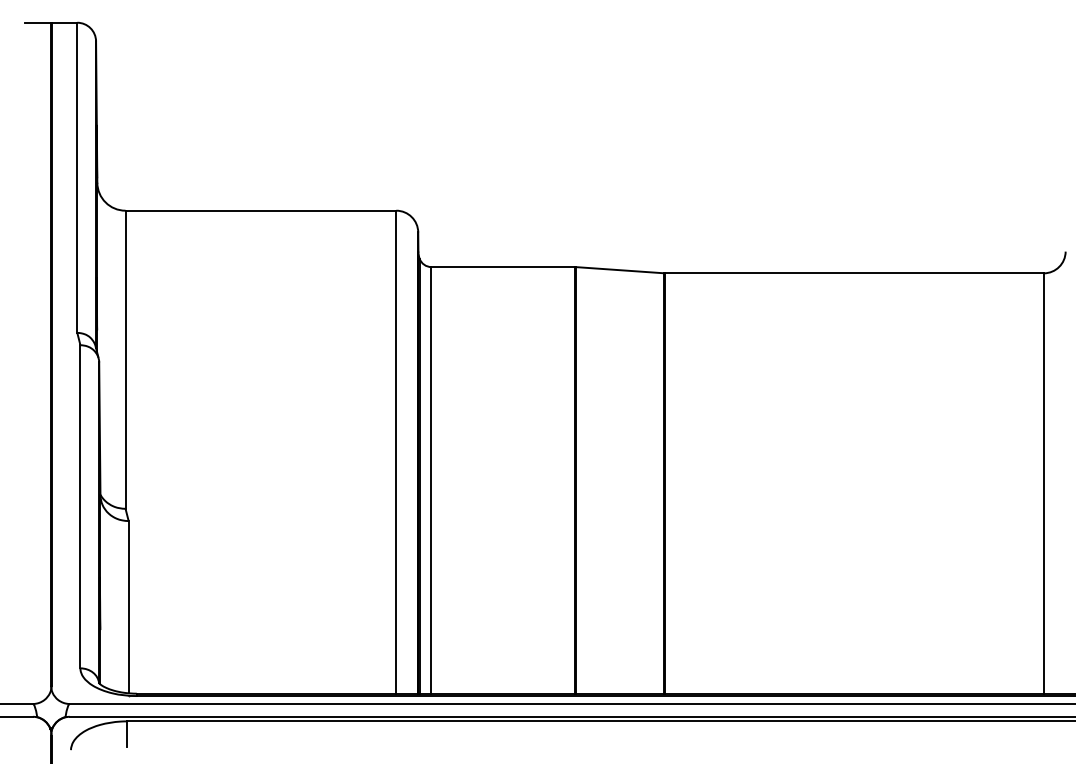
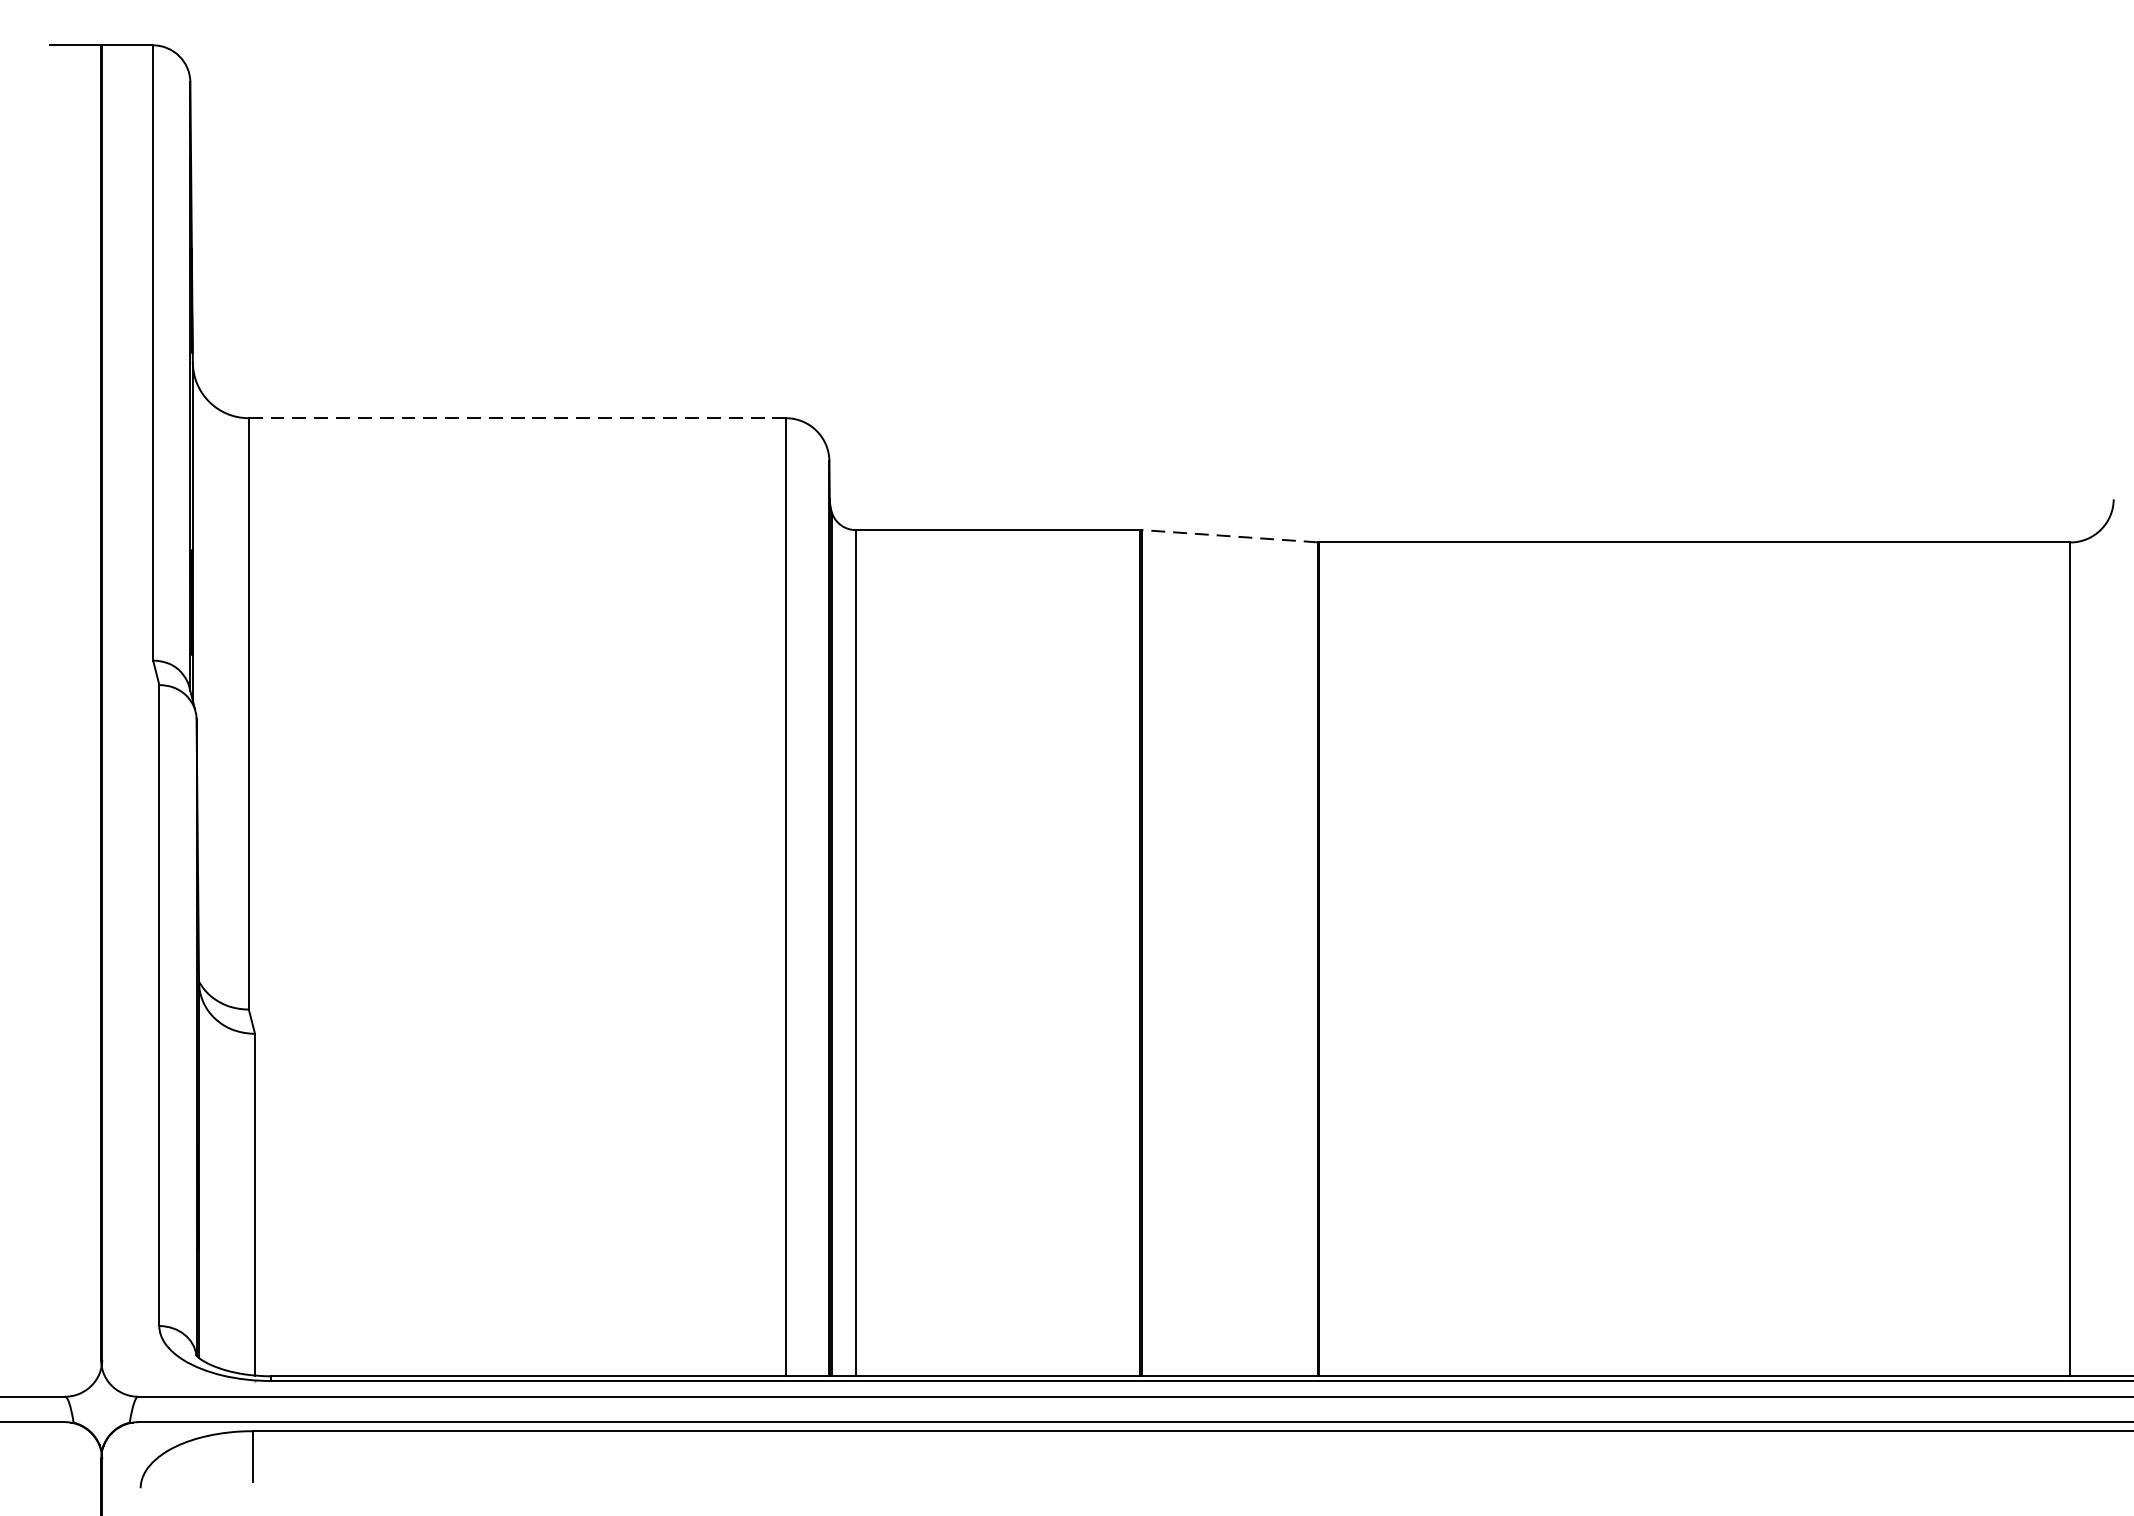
line: (261, 210) -> (518, 417), solid -> dashed
line: (619, 270) -> (1228, 536), solid -> dashed

